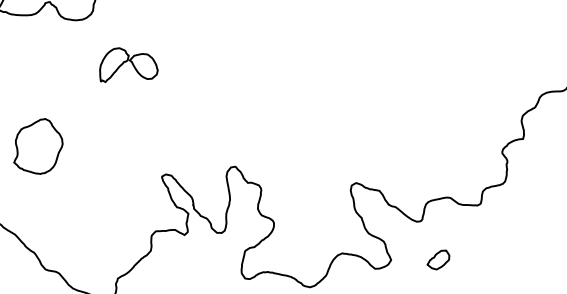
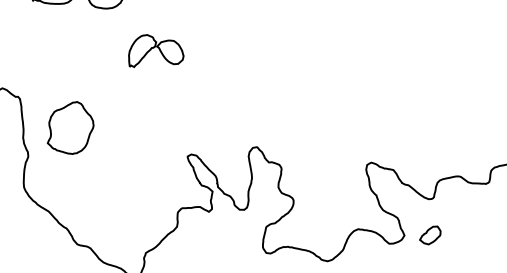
part: (438, 259) -> (430, 234), moved

